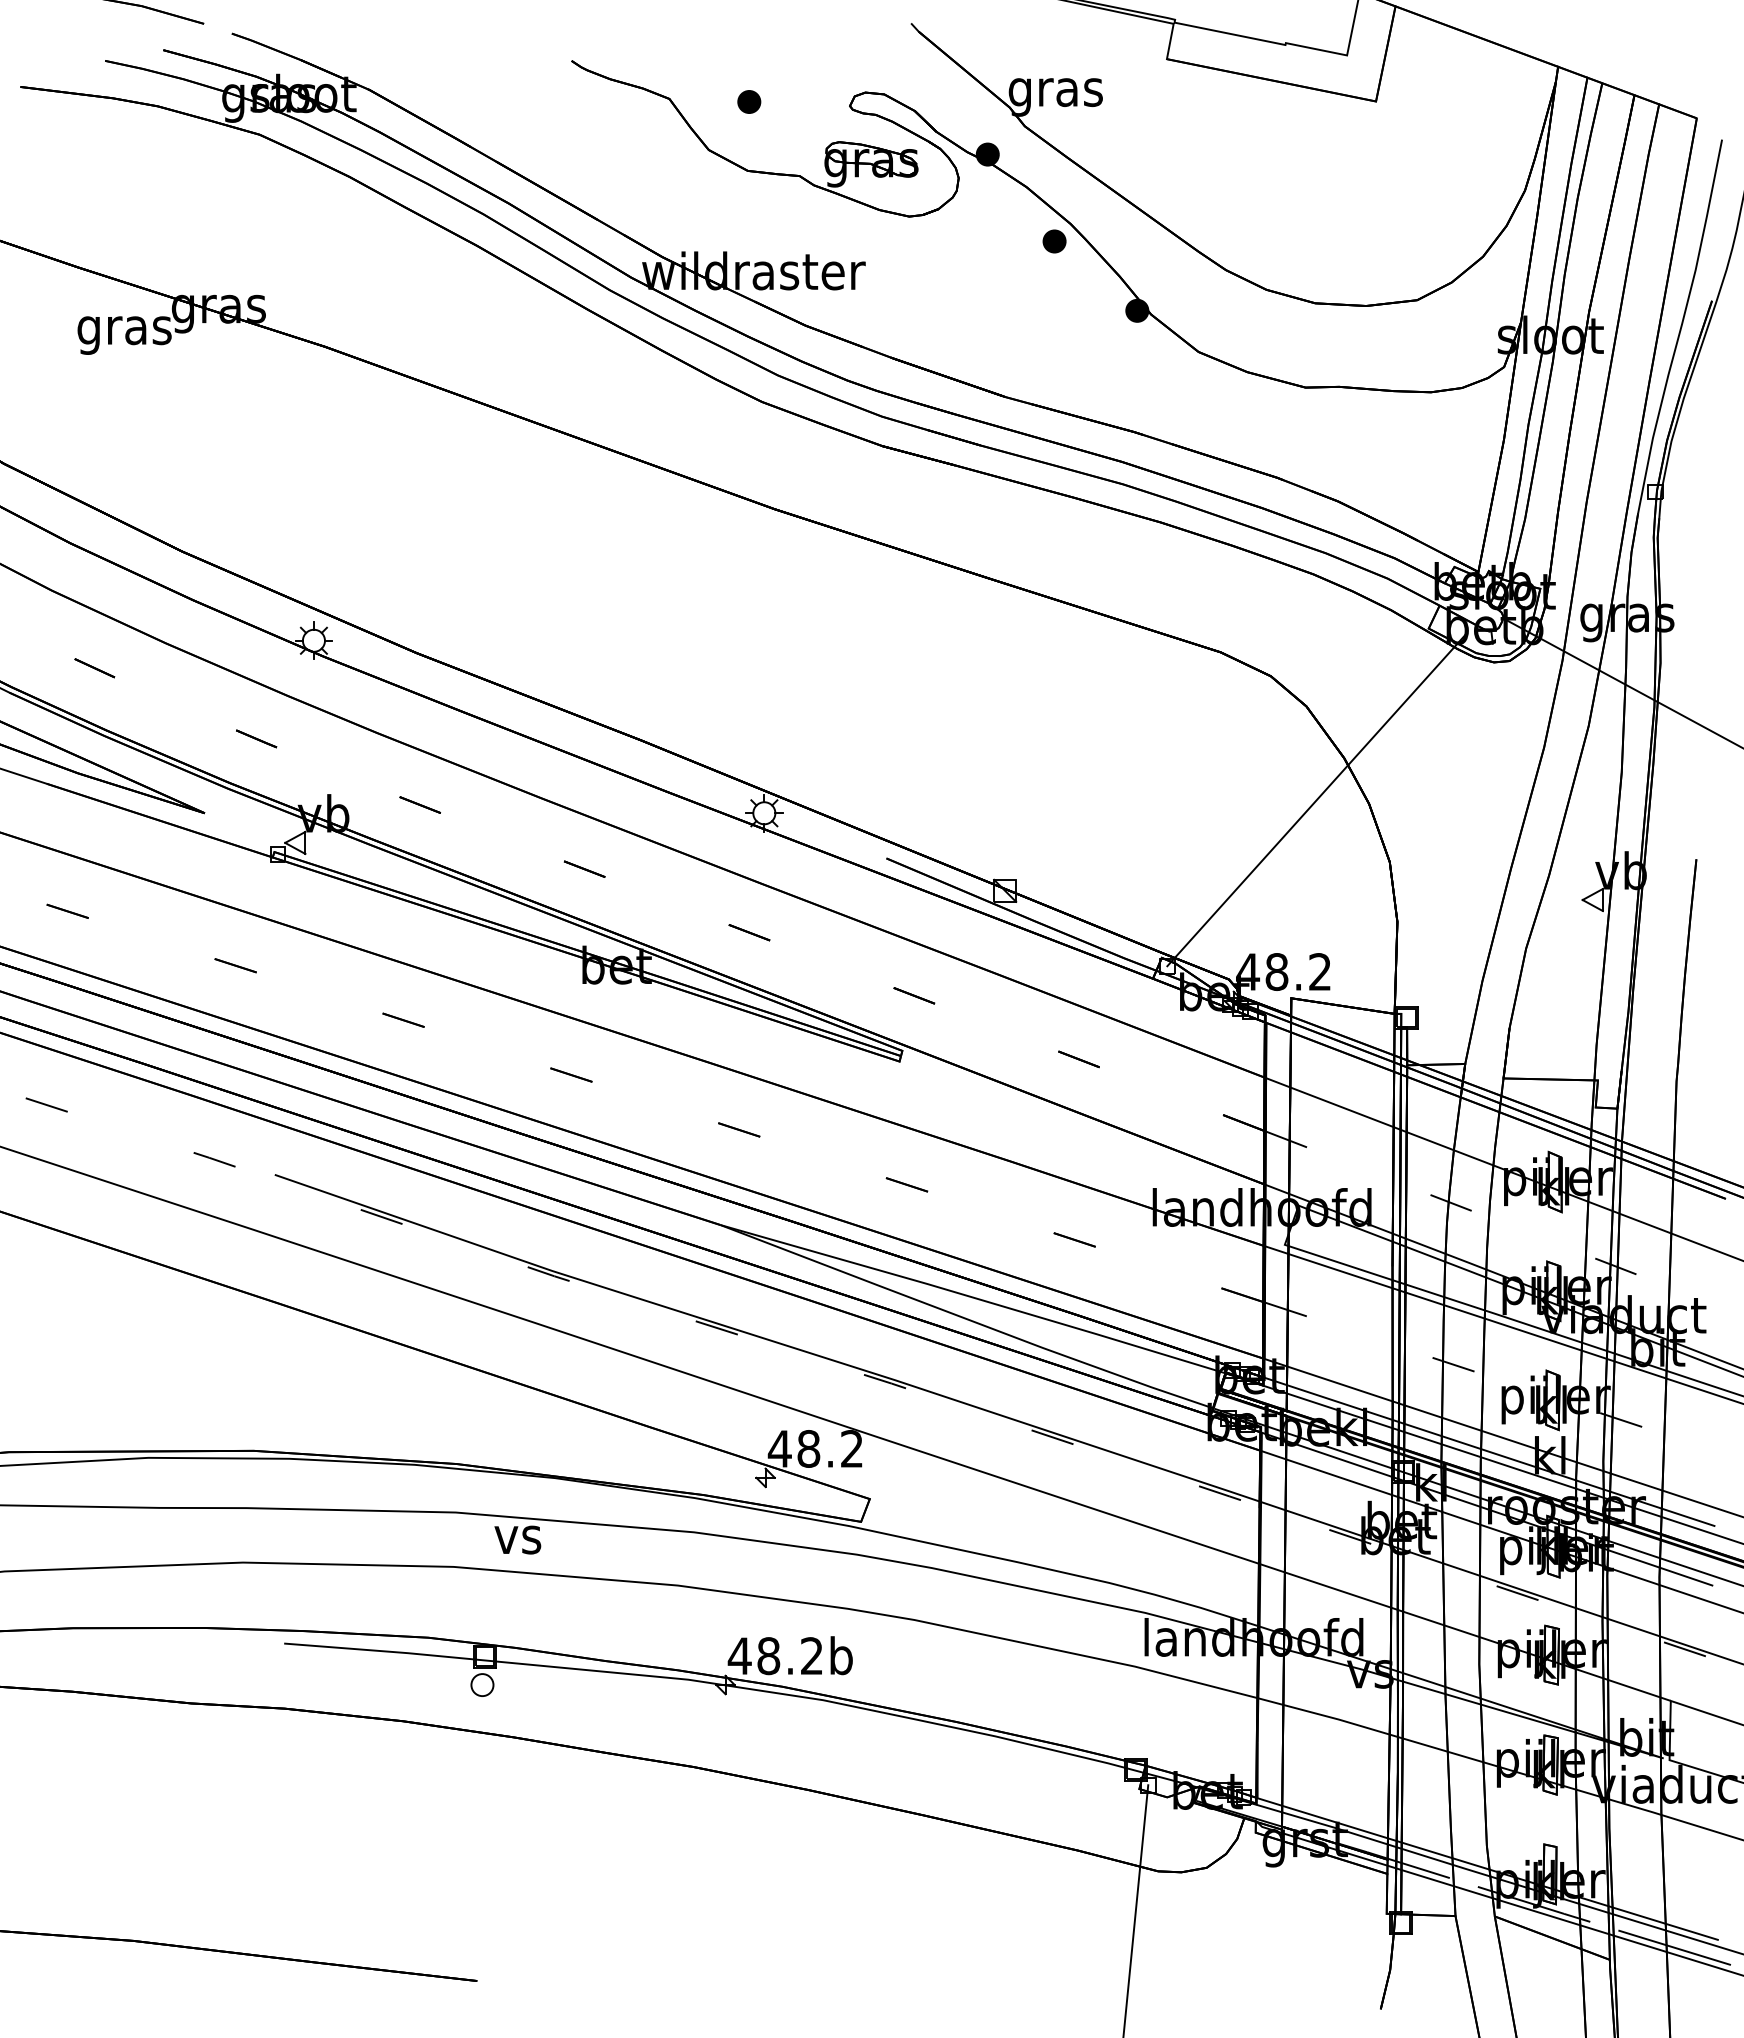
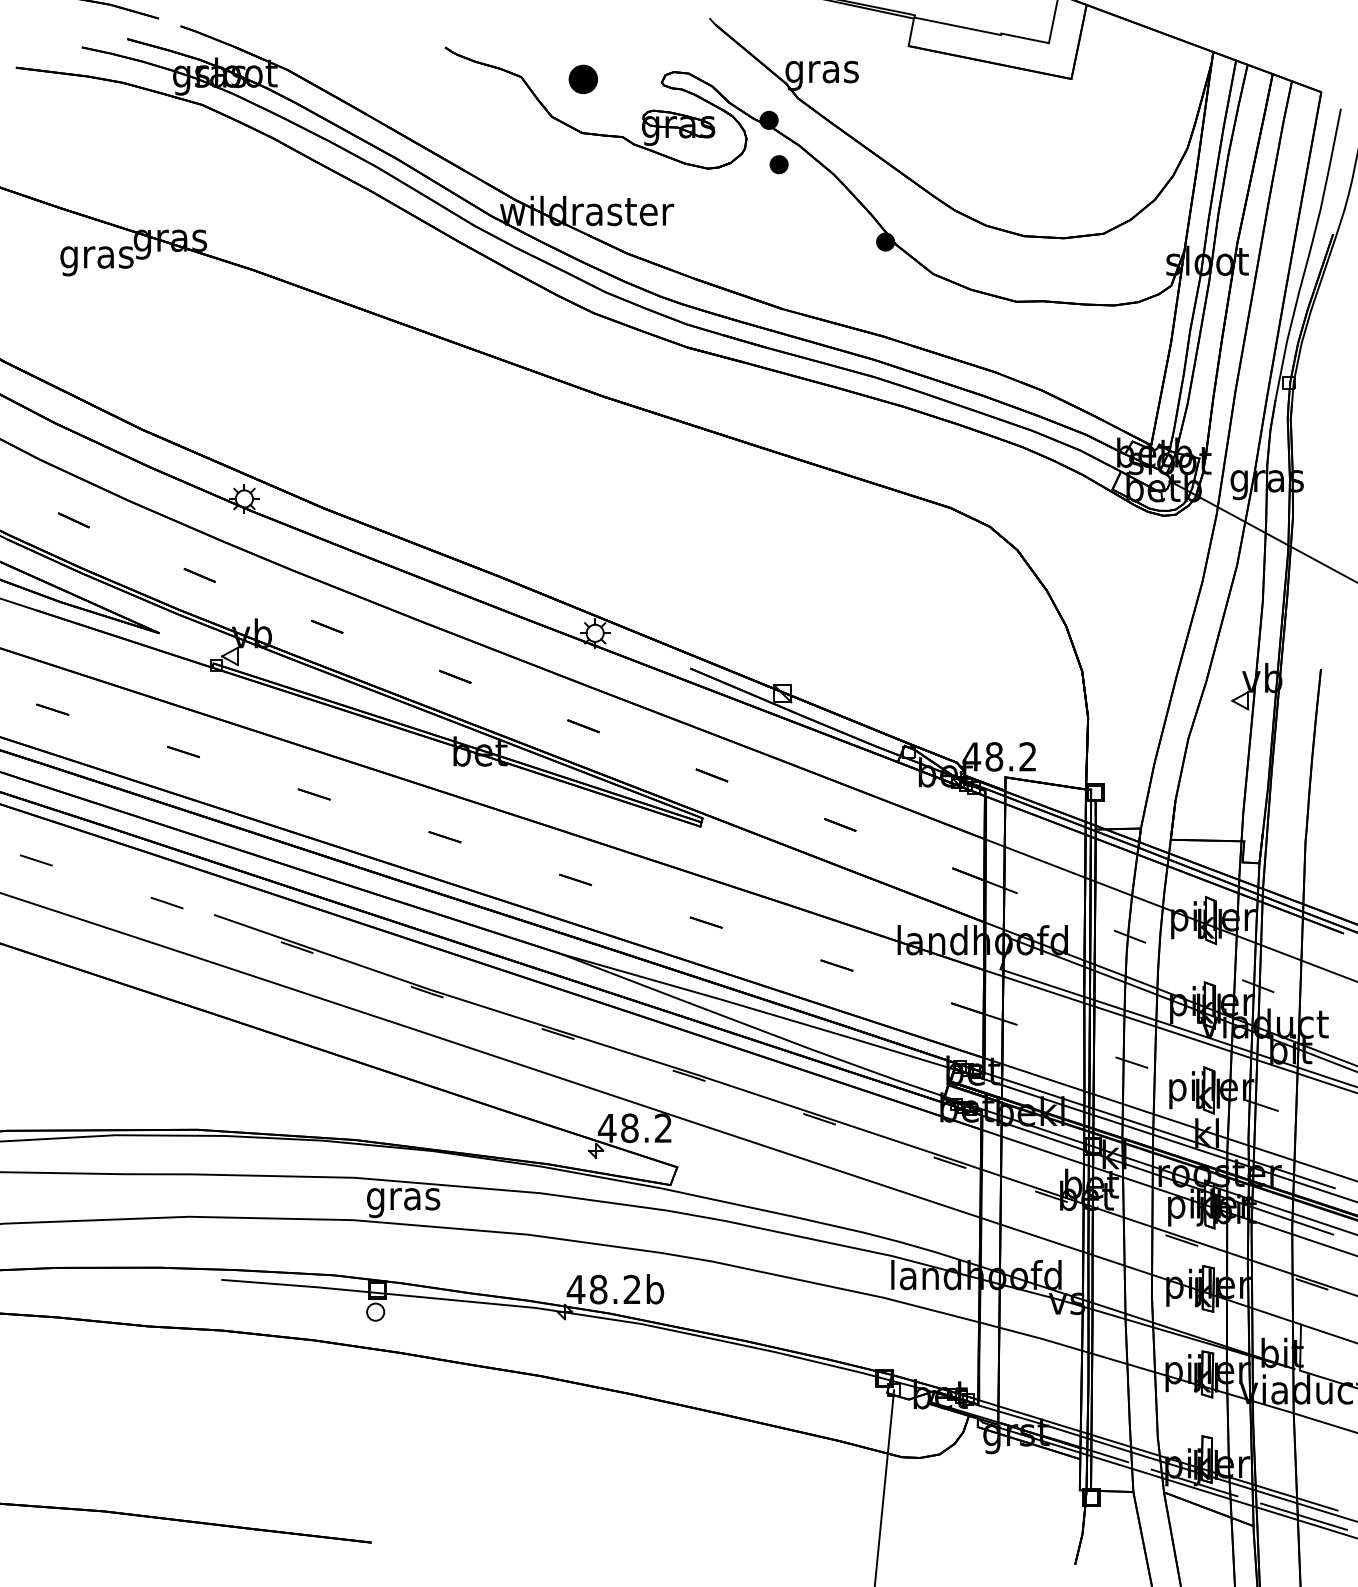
part: (749, 101) -> (583, 79), size x1.6
part: (1054, 241) -> (779, 164), moved
line: (1316, 800) -> (1025, 623), removed
text: (518, 1544) -> (403, 1202), vs -> gras

